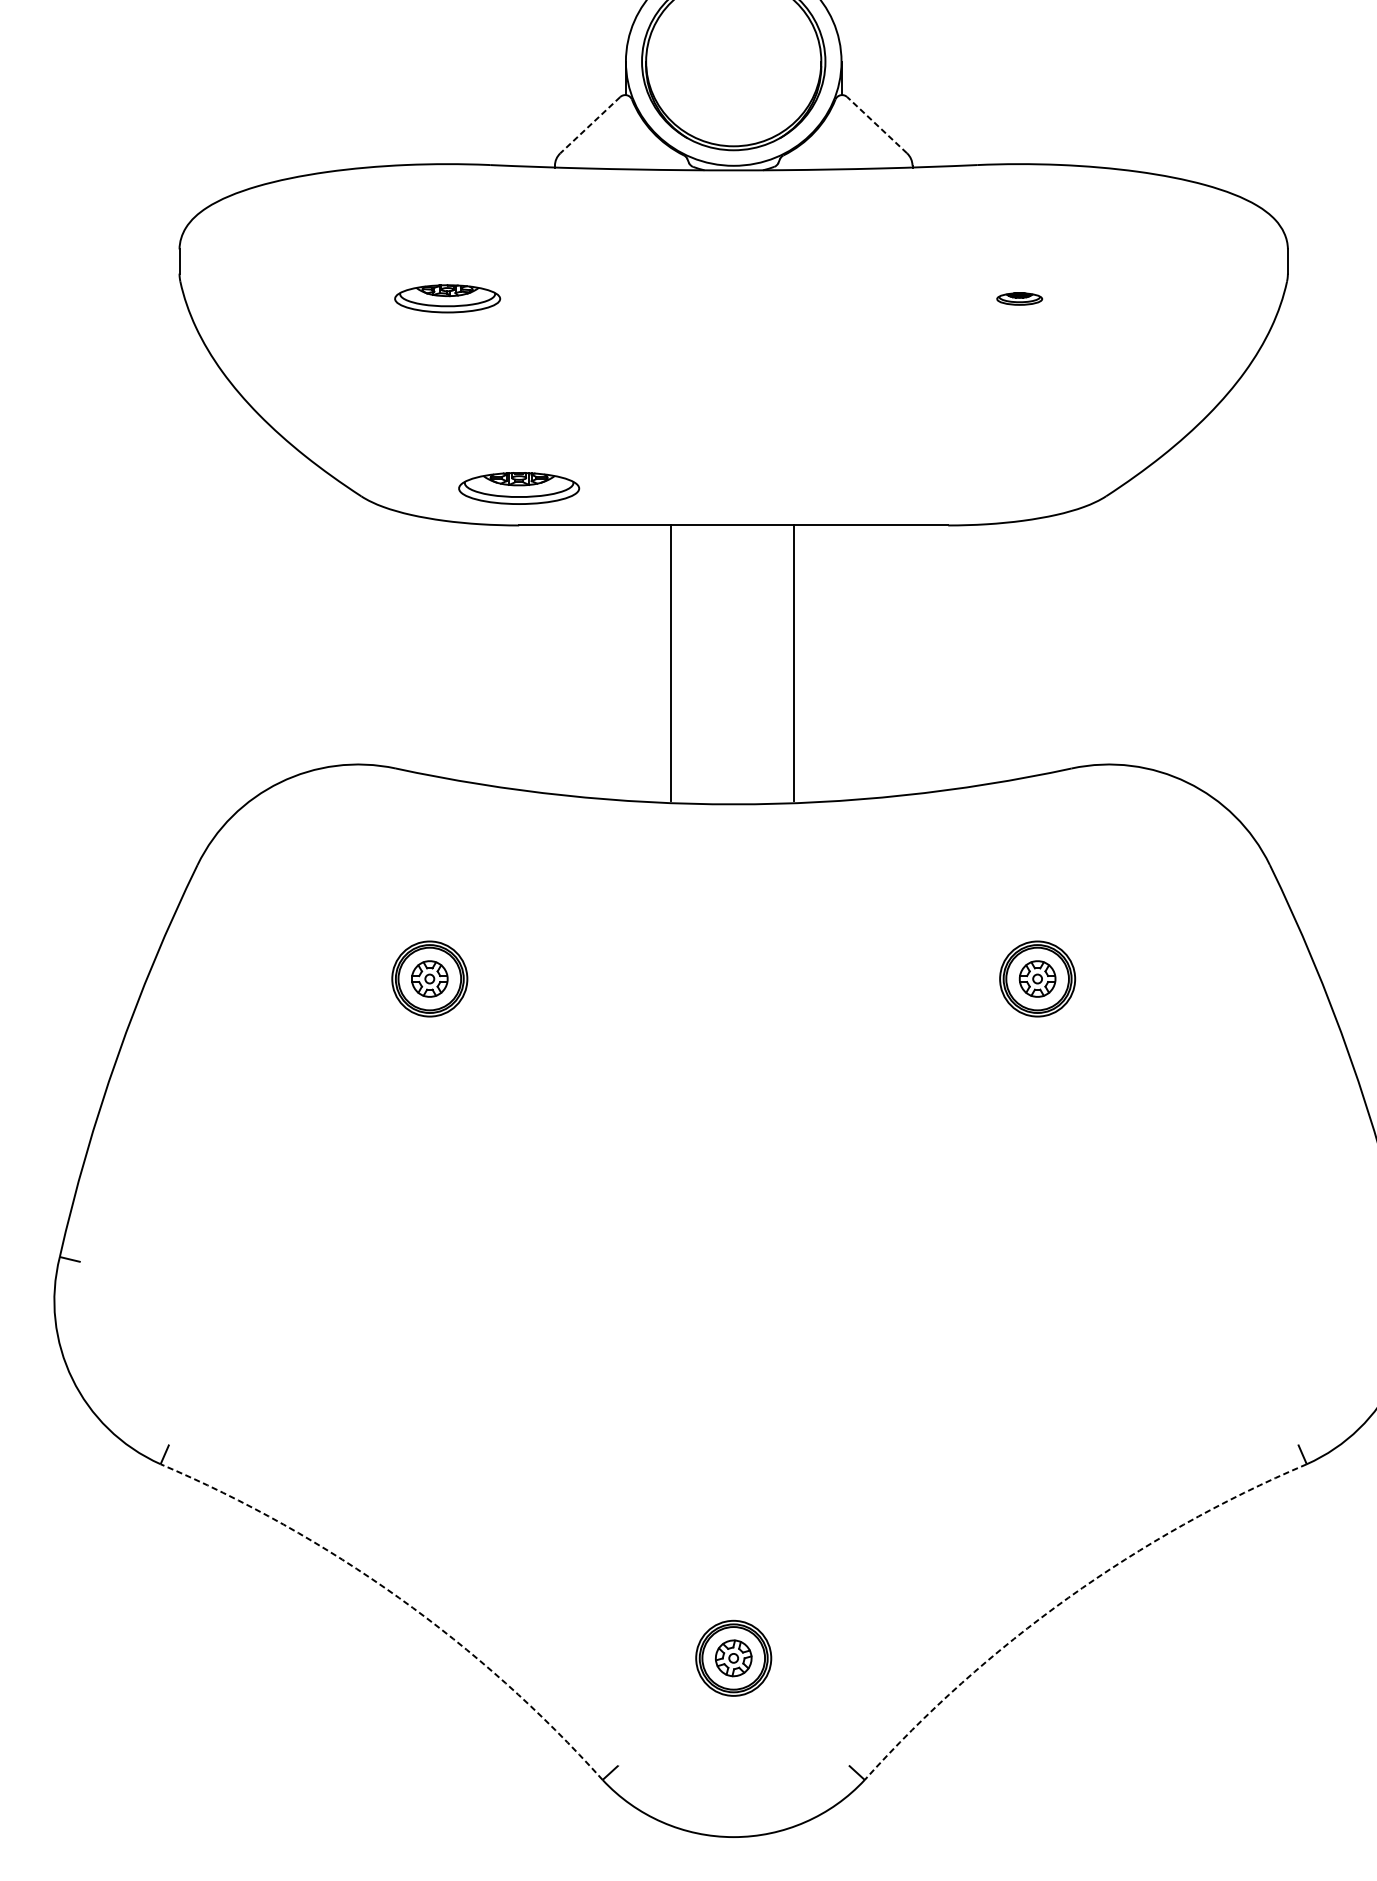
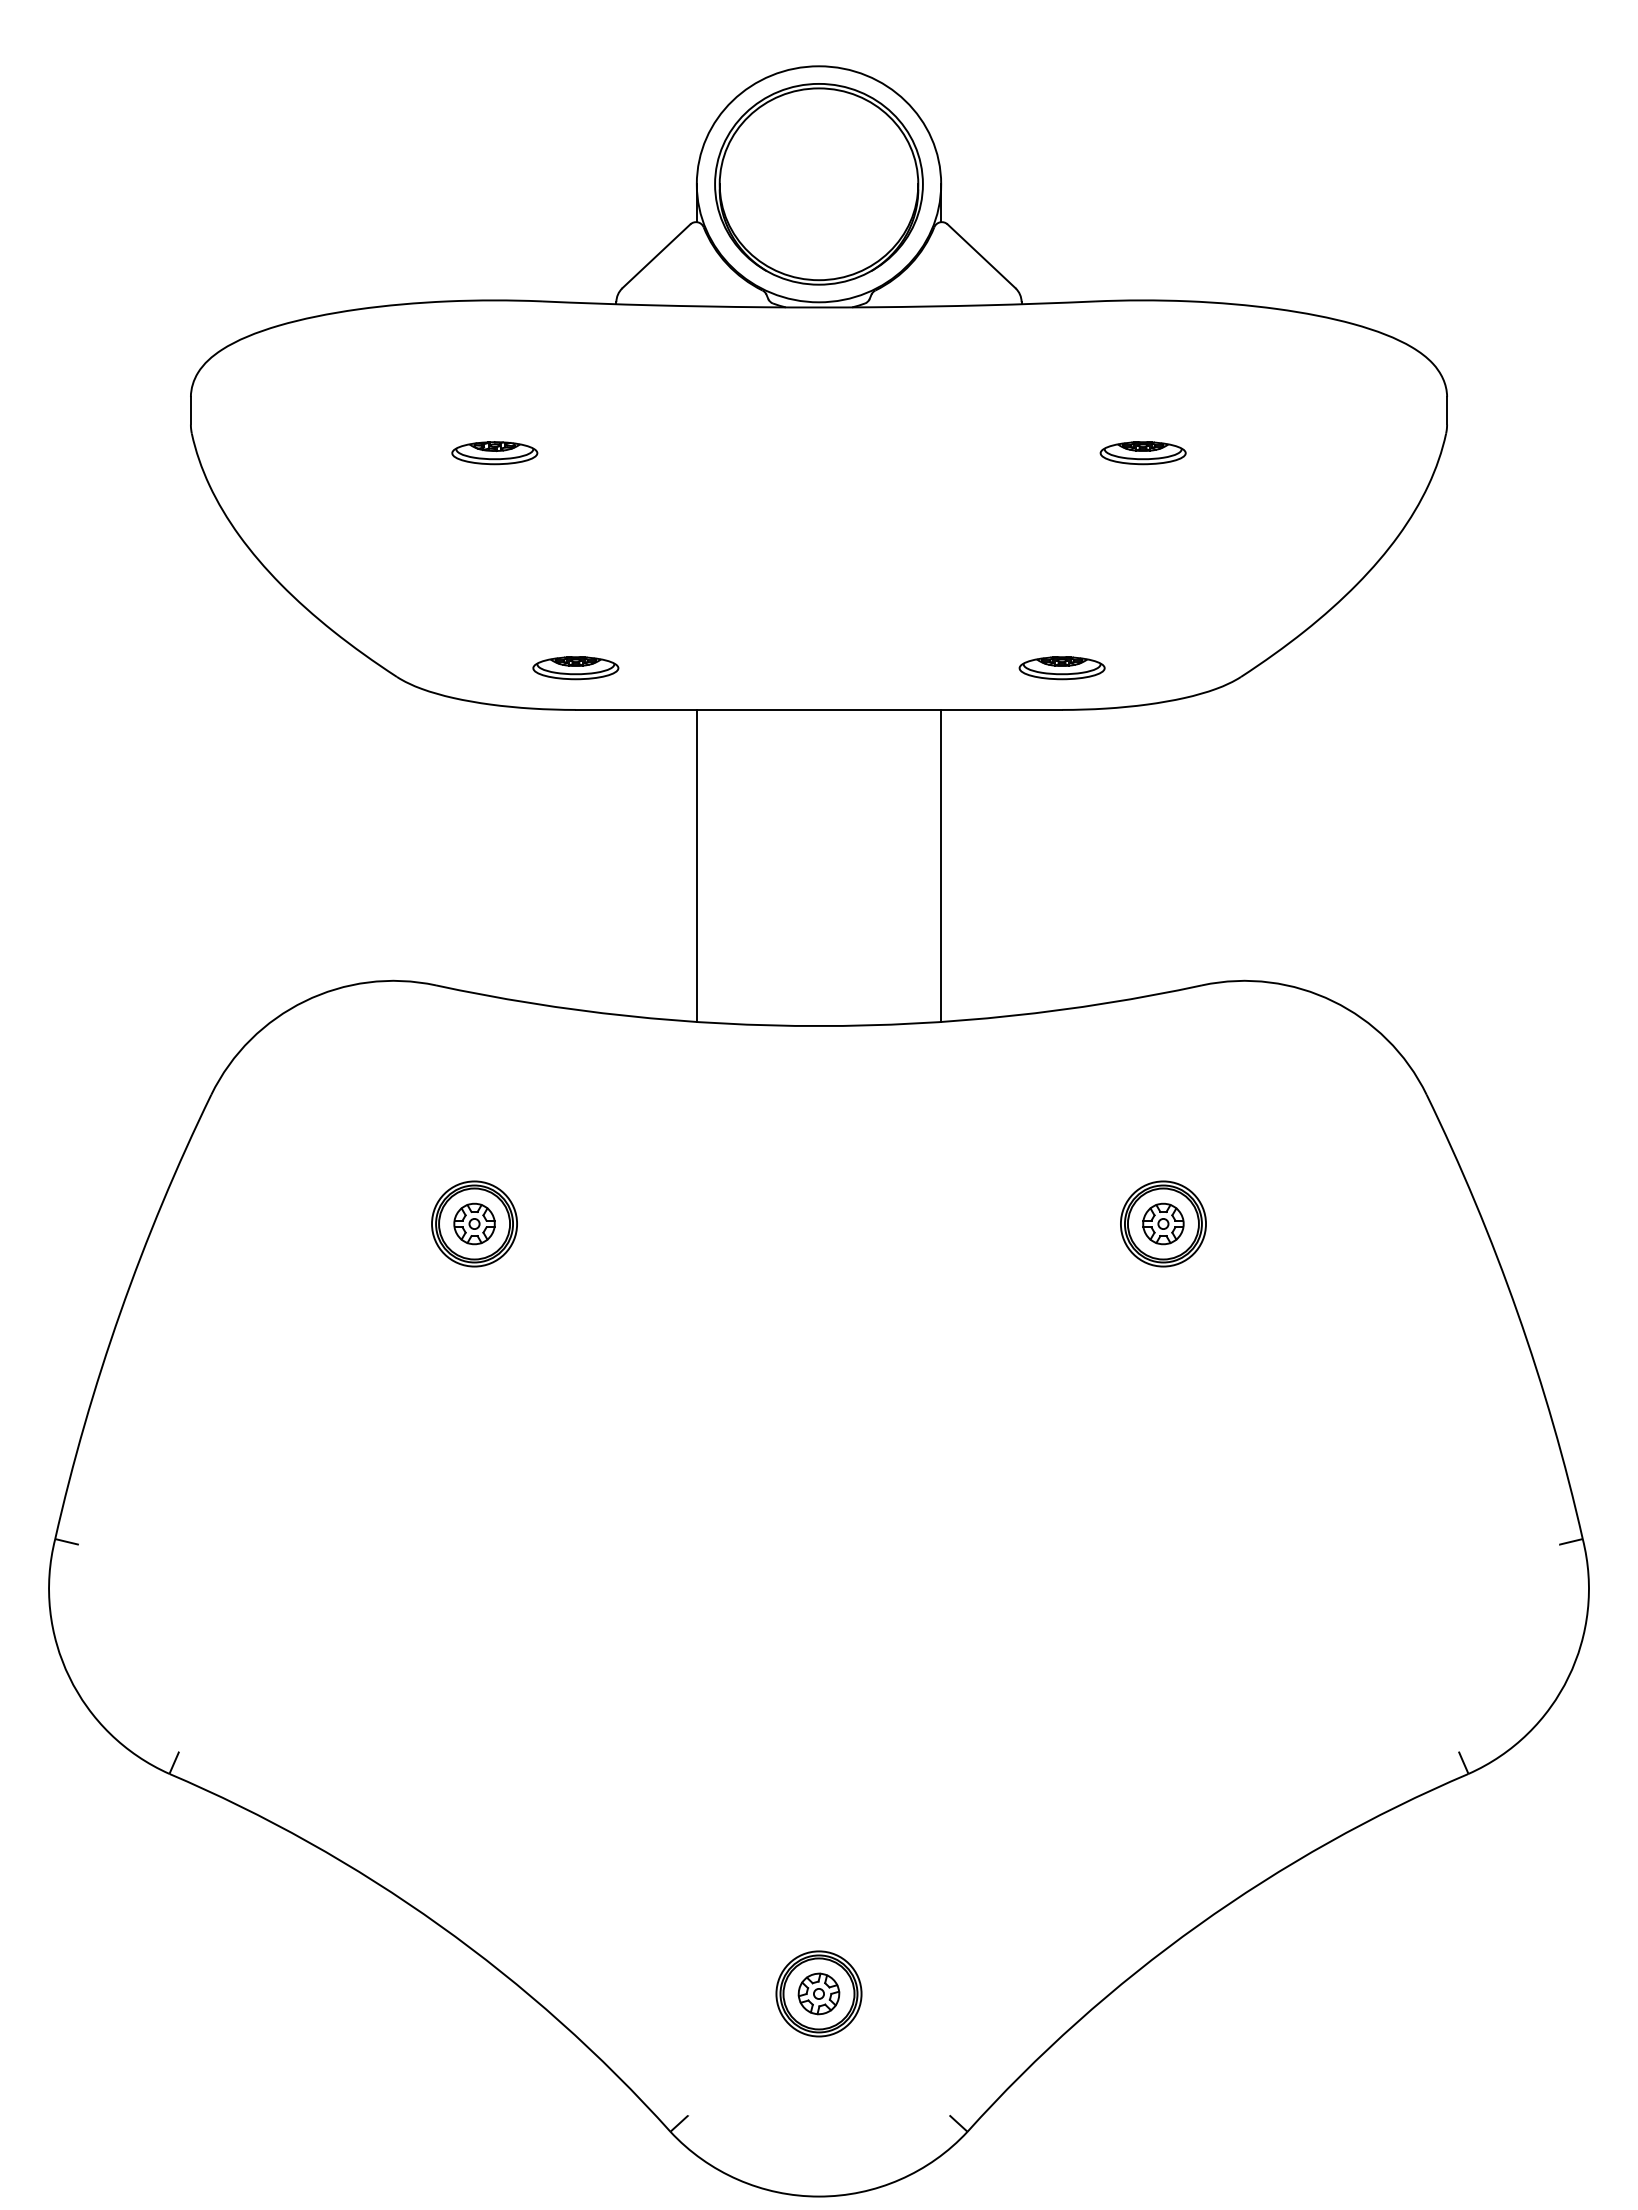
line: (590, 125) -> (656, 256), dashed -> solid
line: (877, 125) -> (981, 256), dashed -> solid
part: (447, 299) -> (494, 453), size x0.71
part: (1019, 299) -> (1142, 453), size x1.67
part: (518, 488) -> (575, 668), size x0.62
part: (947, 488) -> (1061, 668), added
line: (670, 662) -> (696, 865), moved
line: (794, 662) -> (941, 865), moved
arc: (398, 1597) -> (439, 1925), dashed -> solid
arc: (1068, 1597) -> (1198, 1925), dashed -> solid

